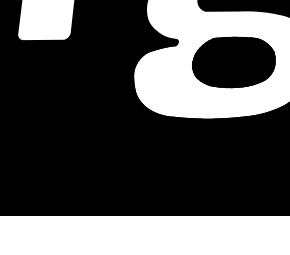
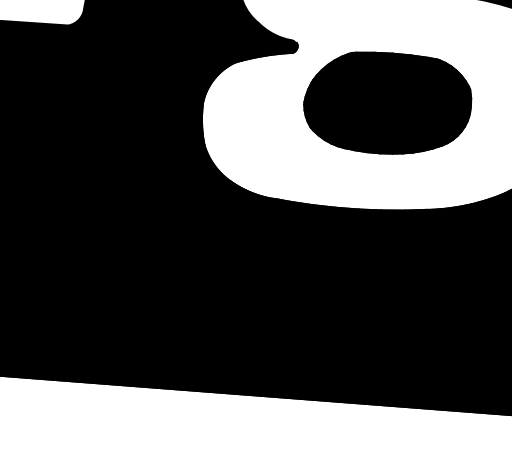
part: (233, 62) -> (387, 103), moved

